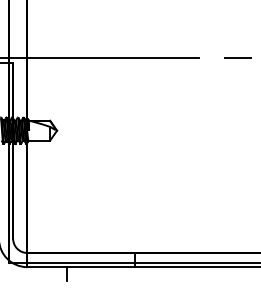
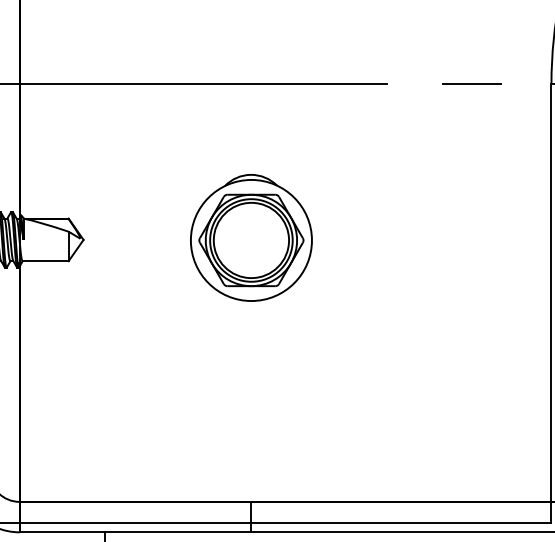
part: (135, 129) -> (251, 237), added

